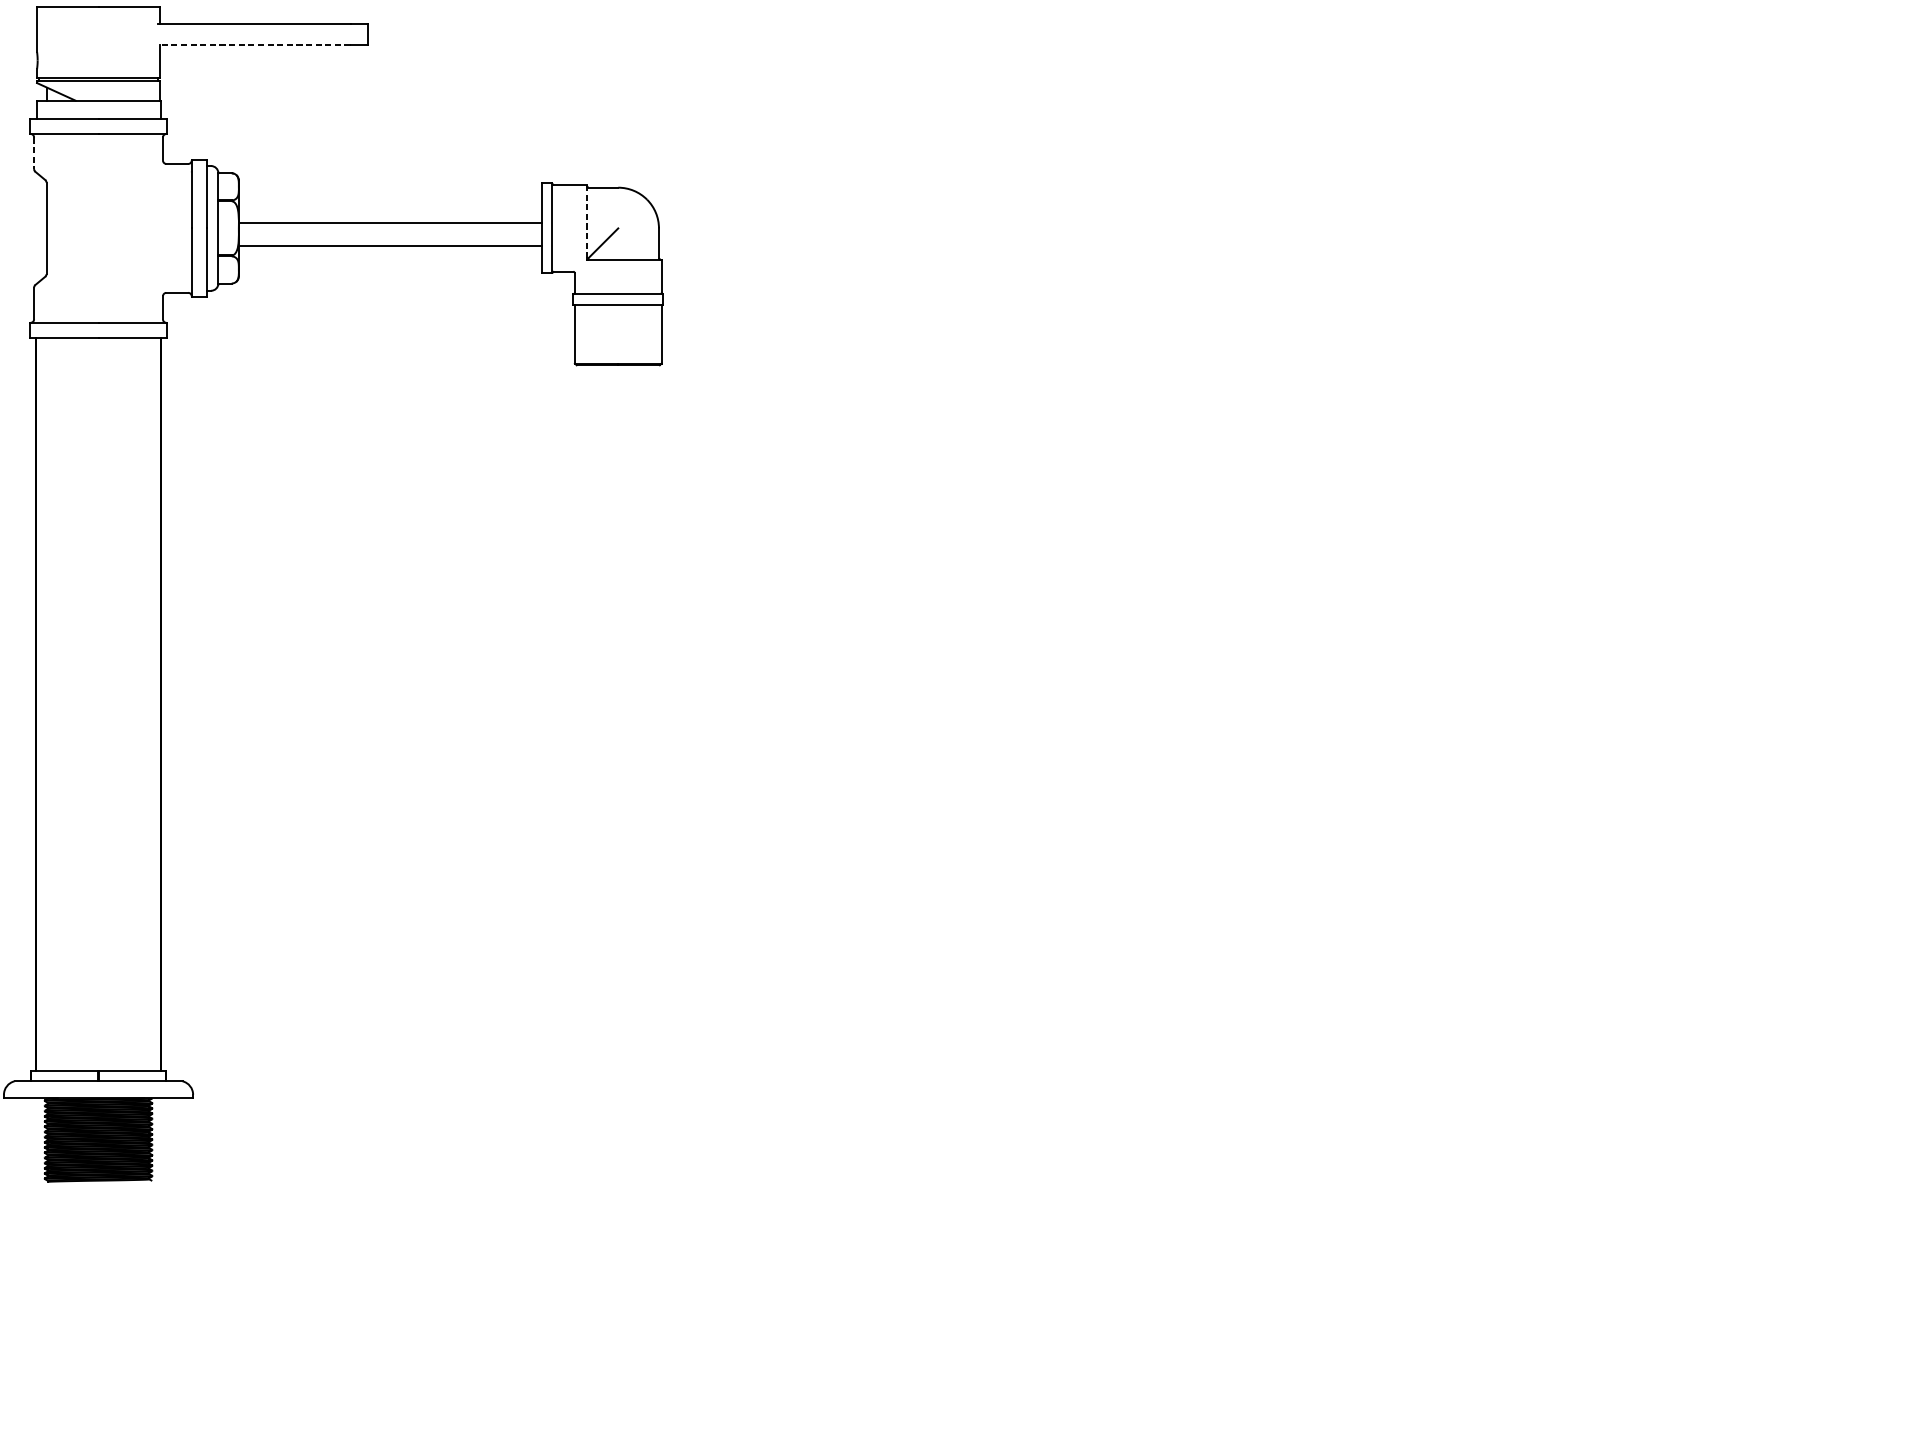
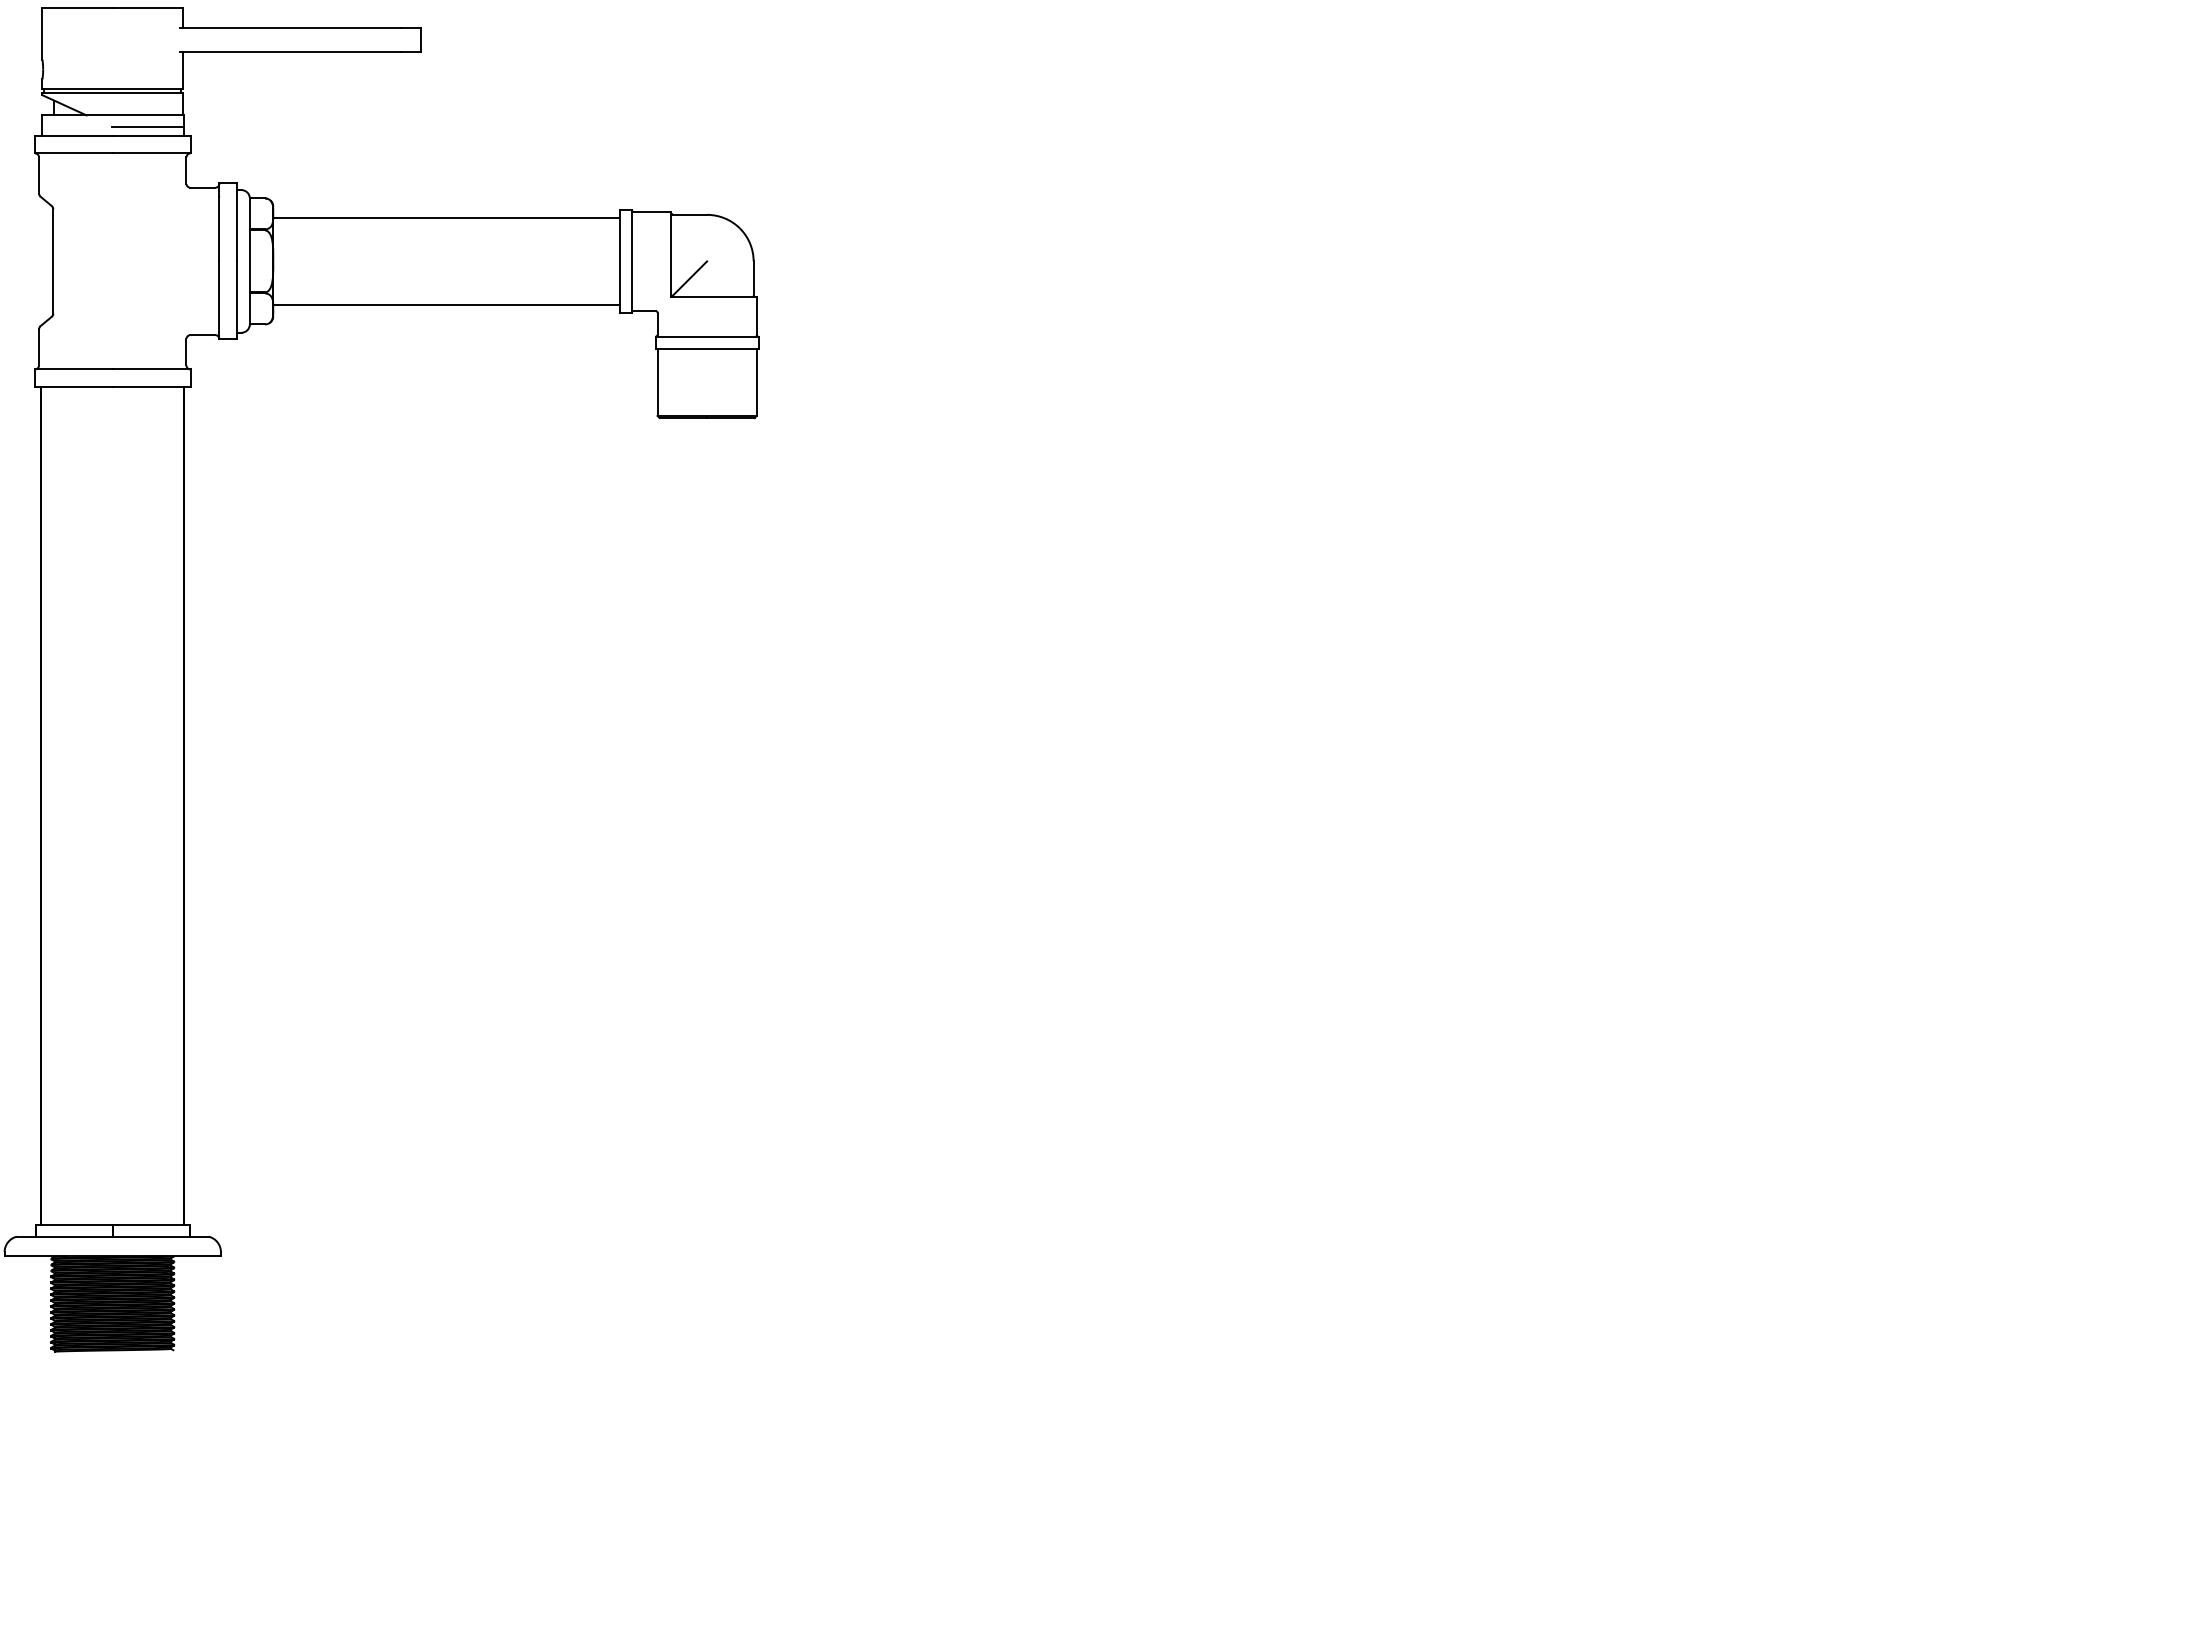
line: (253, 44) -> (290, 51), dashed -> solid
line: (128, 110) -> (147, 126), added
line: (34, 154) -> (39, 176), dashed -> solid
line: (587, 221) -> (671, 253), dashed -> solid
line: (390, 223) -> (446, 305), moved
line: (390, 245) -> (446, 217), moved

